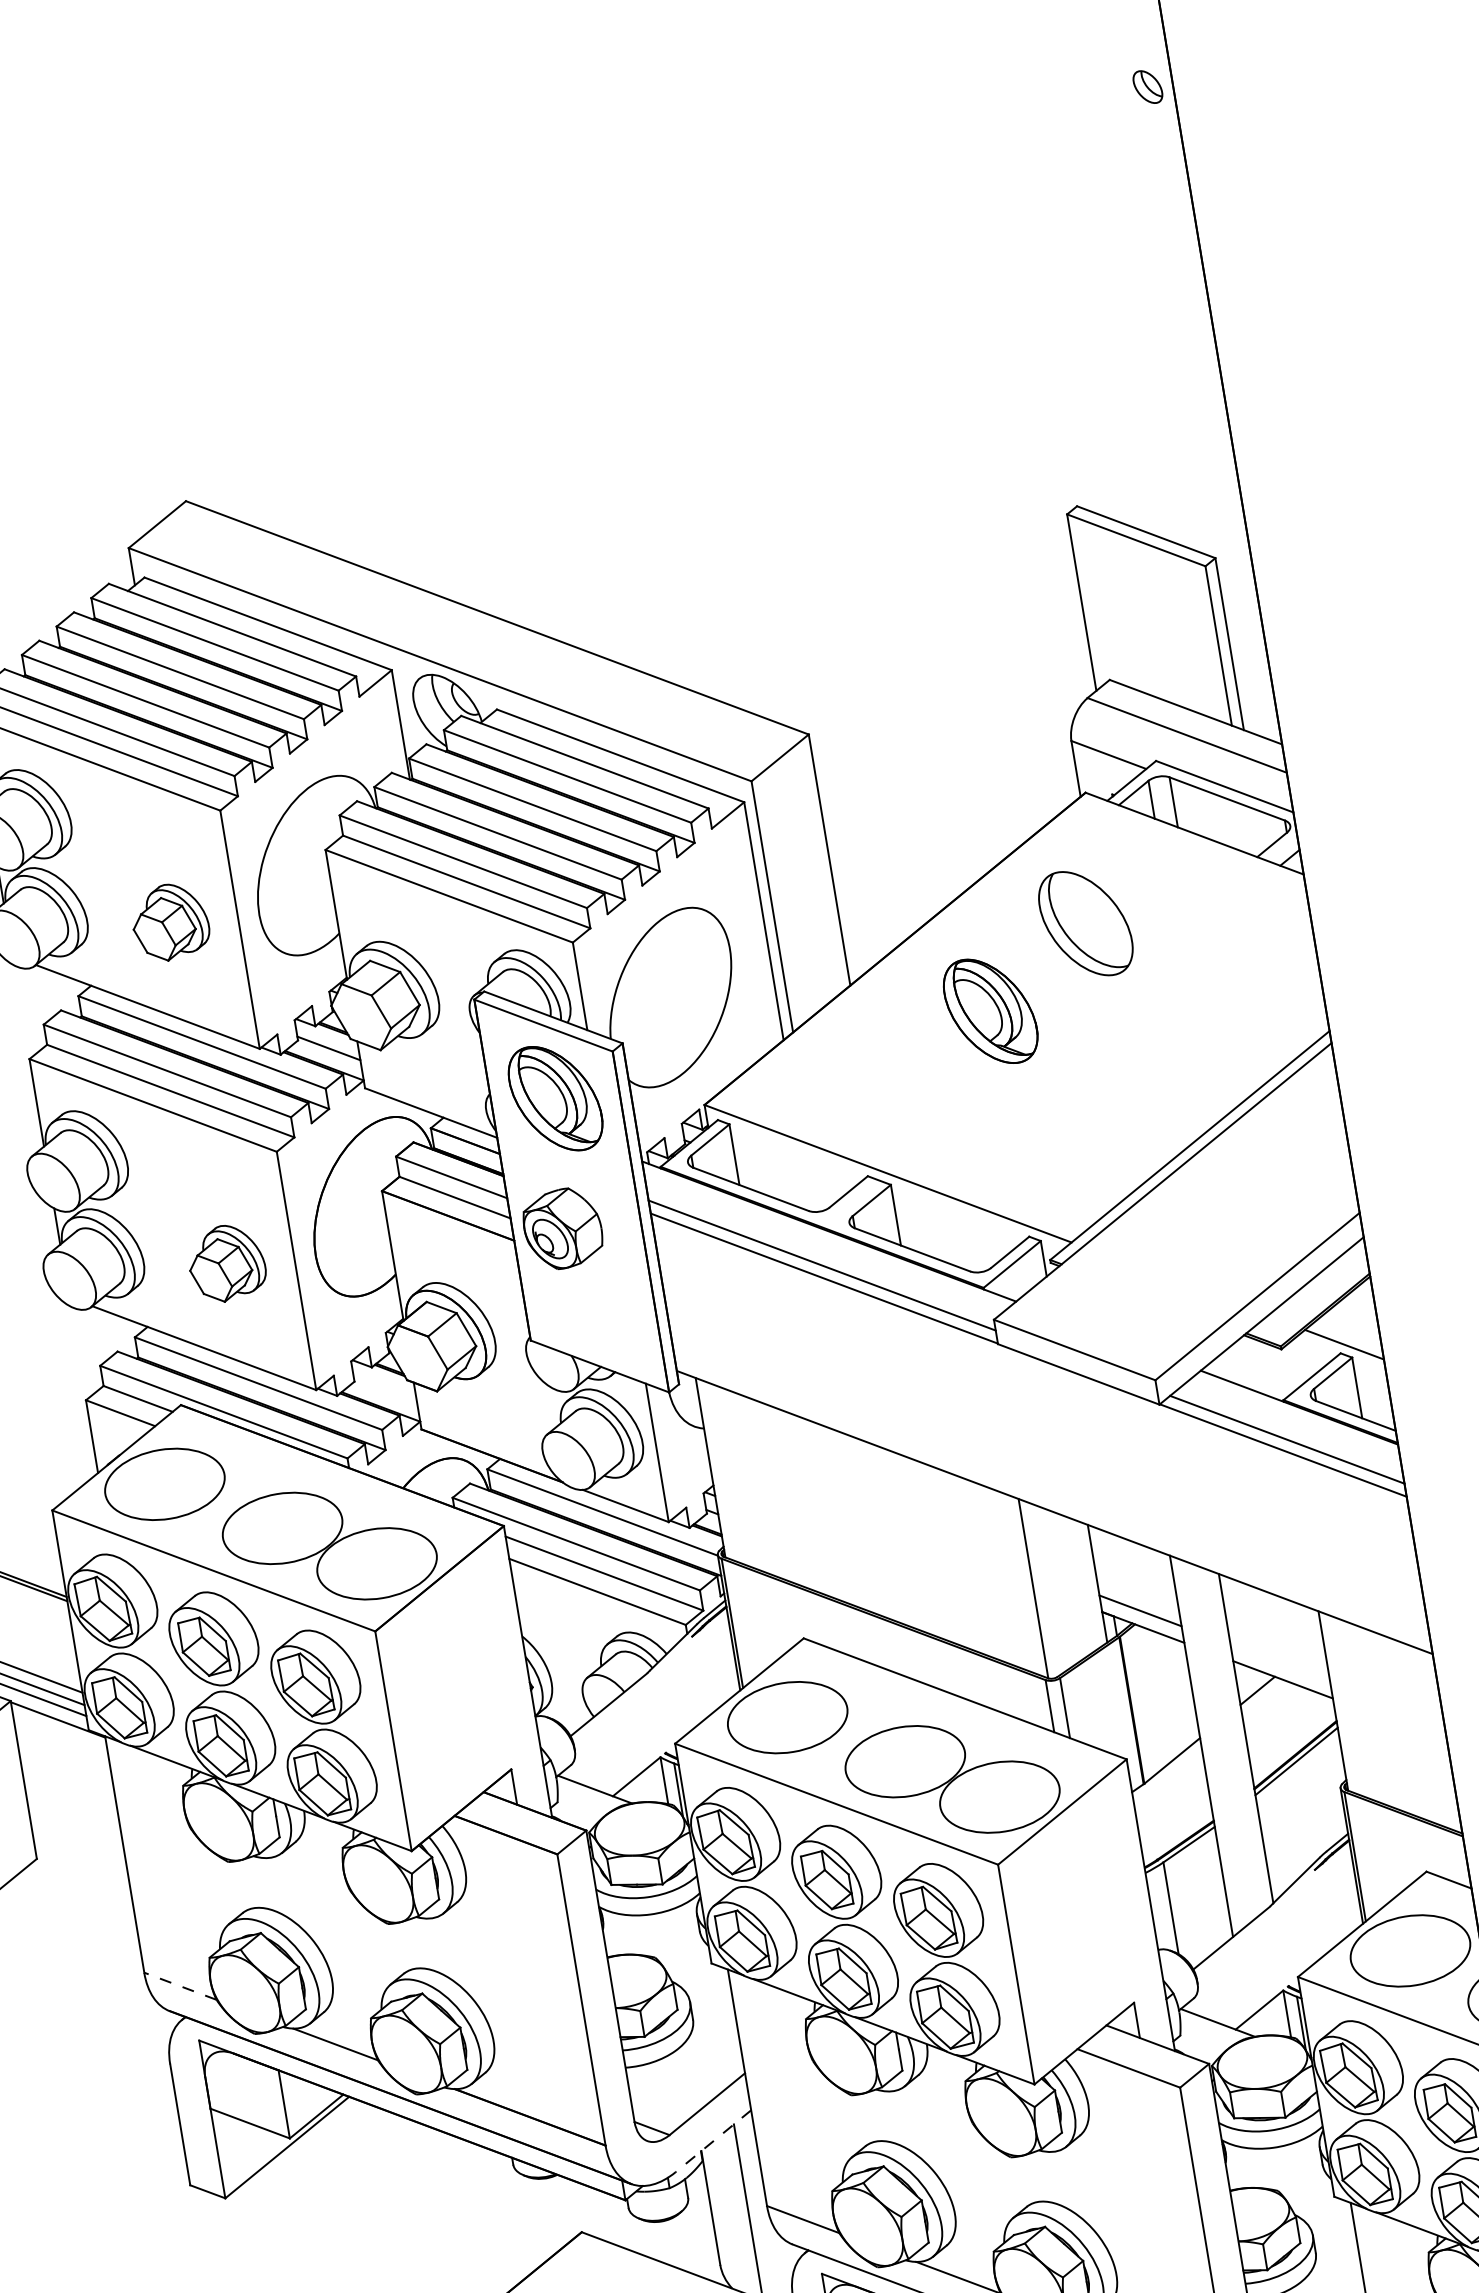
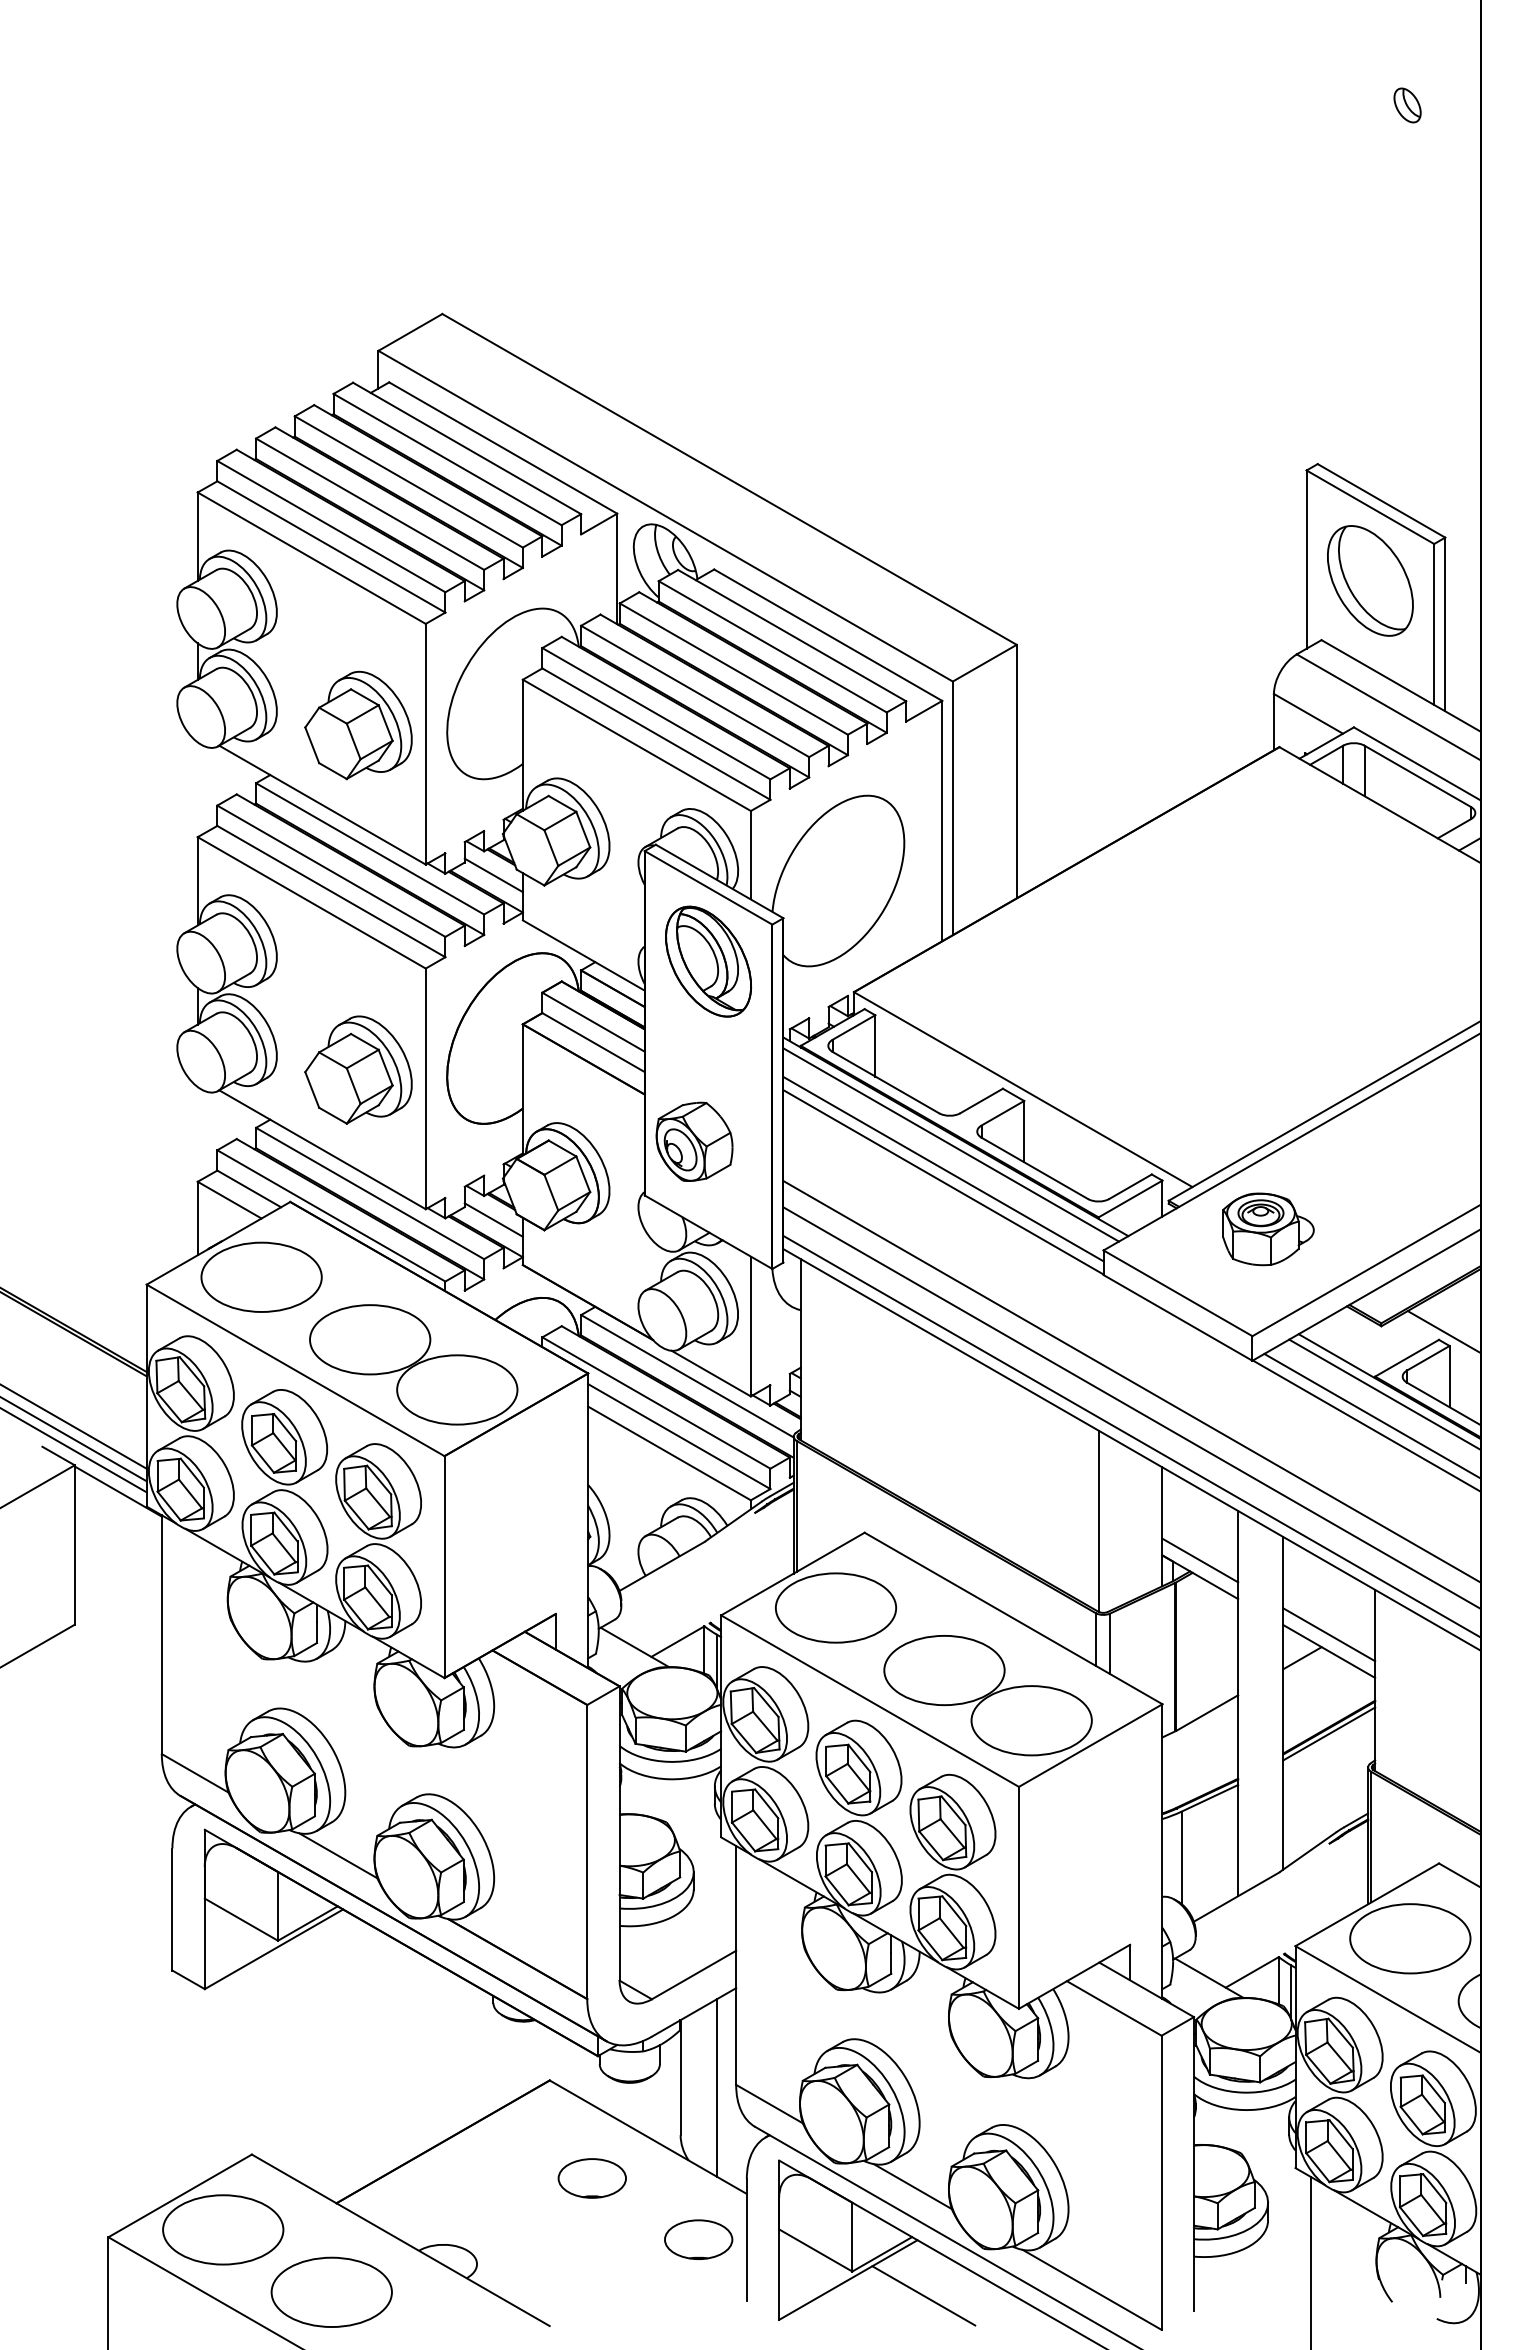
part: (1147, 87) -> (1407, 105), moved
part: (170, 922) -> (358, 725), size x1.43
part: (1085, 923) -> (1370, 580), moved
part: (990, 1011) -> (1150, 946), removed
part: (562, 1228) -> (694, 1141), moved
line: (825, 1240) -> (950, 1144), added
part: (226, 1262) -> (358, 1069), size x1.43
part: (1153, 1272) -> (1268, 1229), added
line: (384, 1389) -> (493, 1219), added
line: (1295, 1416) -> (1384, 1394), added
line: (1043, 1444) -> (1131, 1381), added
line: (1047, 1470) -> (1131, 1407), added
line: (1052, 1499) -> (1131, 1436), added
line: (1280, 1662) -> (1329, 1634), added
line: (179, 1986) -> (194, 1773), dashed -> solid
line: (713, 2141) -> (694, 2012), dashed -> solid

